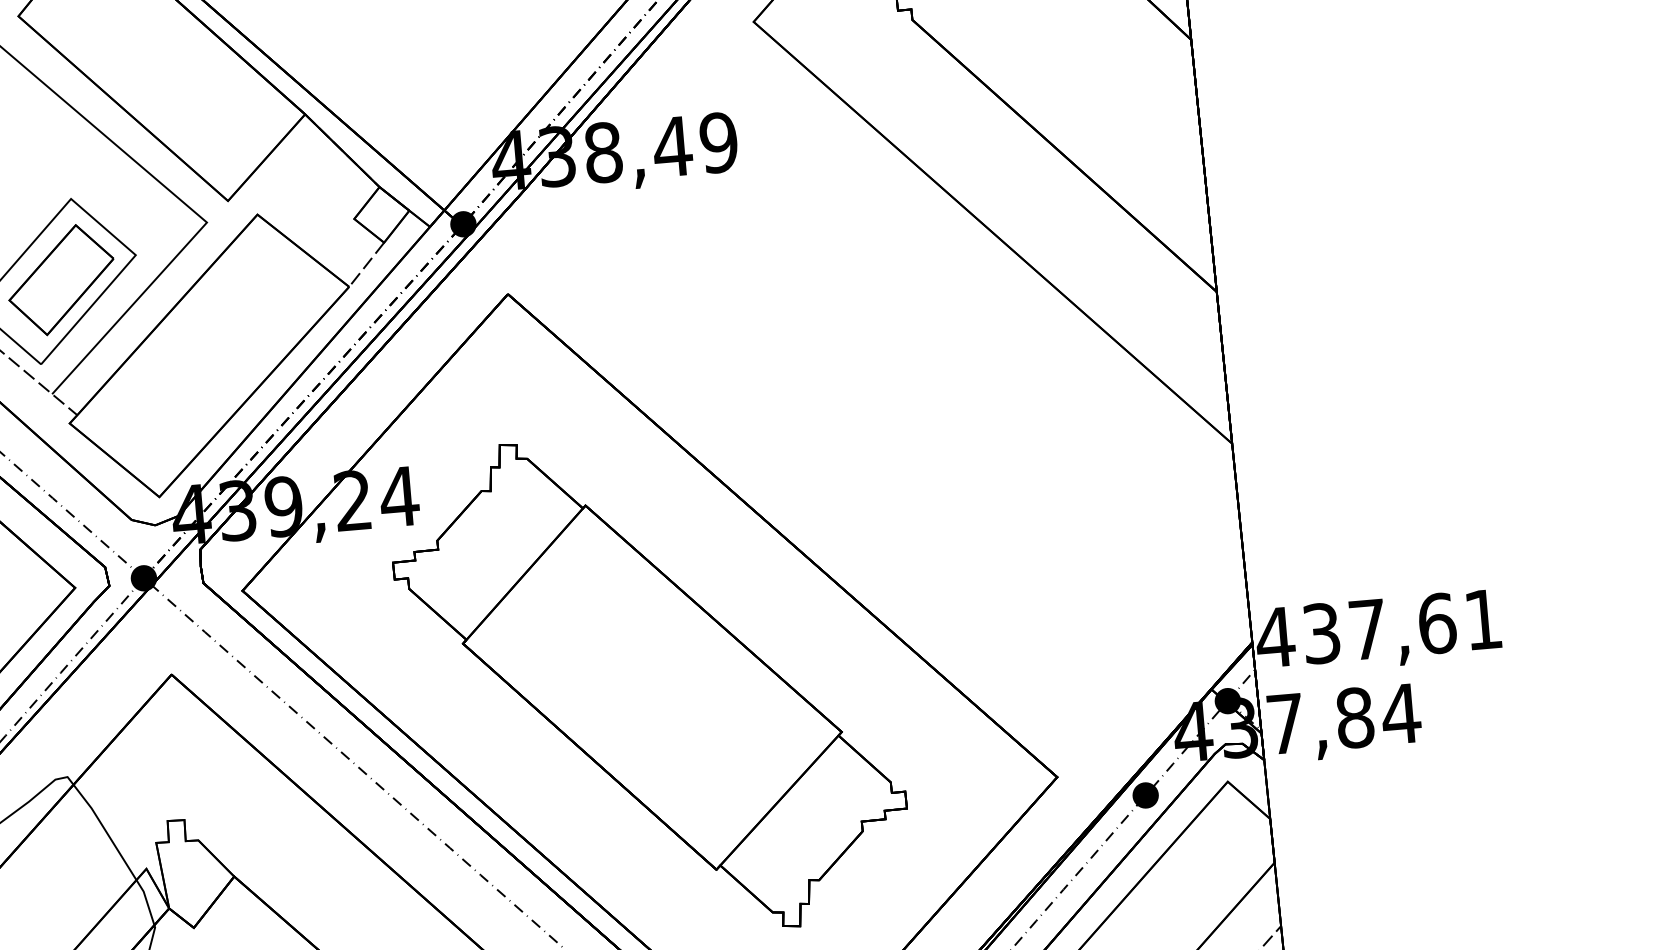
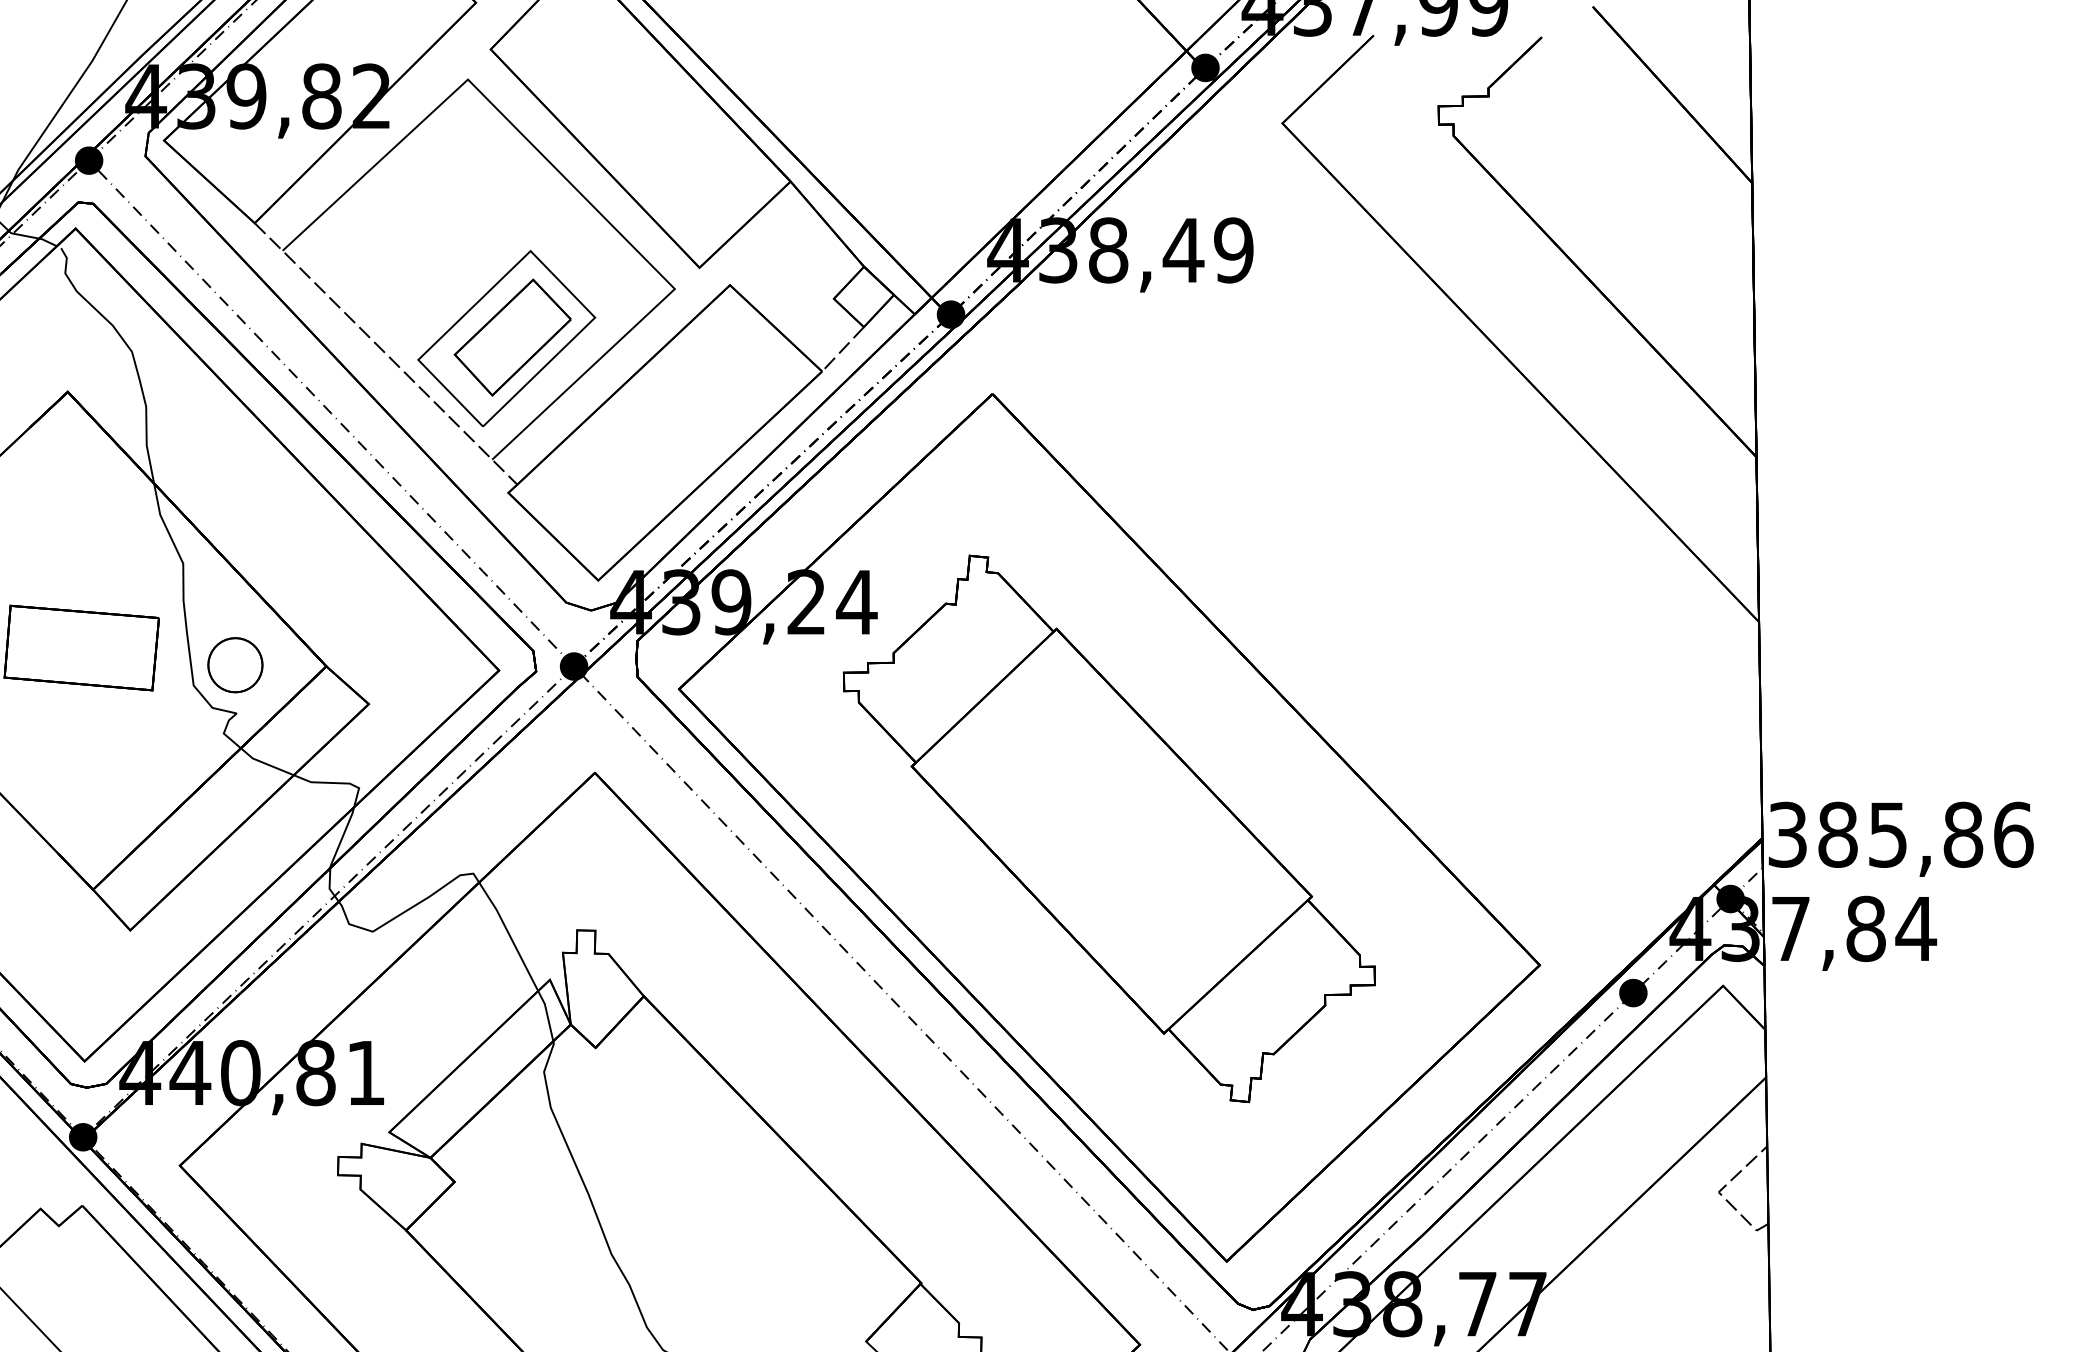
text: (1378, 628) -> (1899, 834), 437,61 -> 385,86

